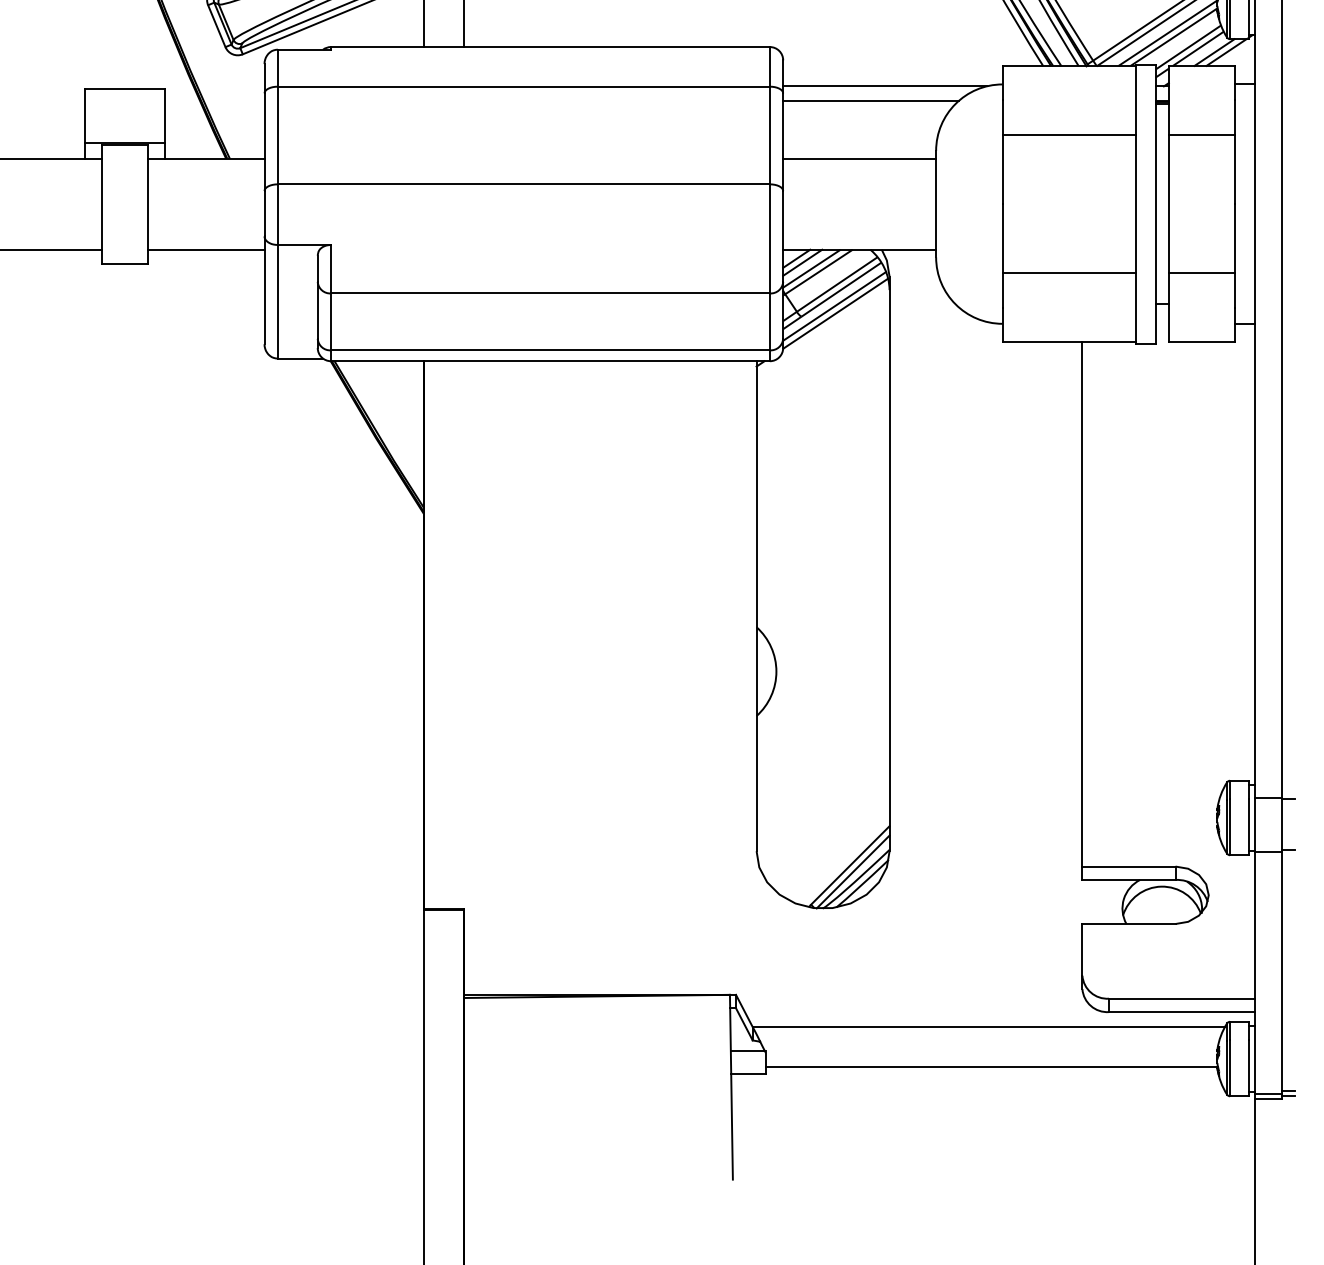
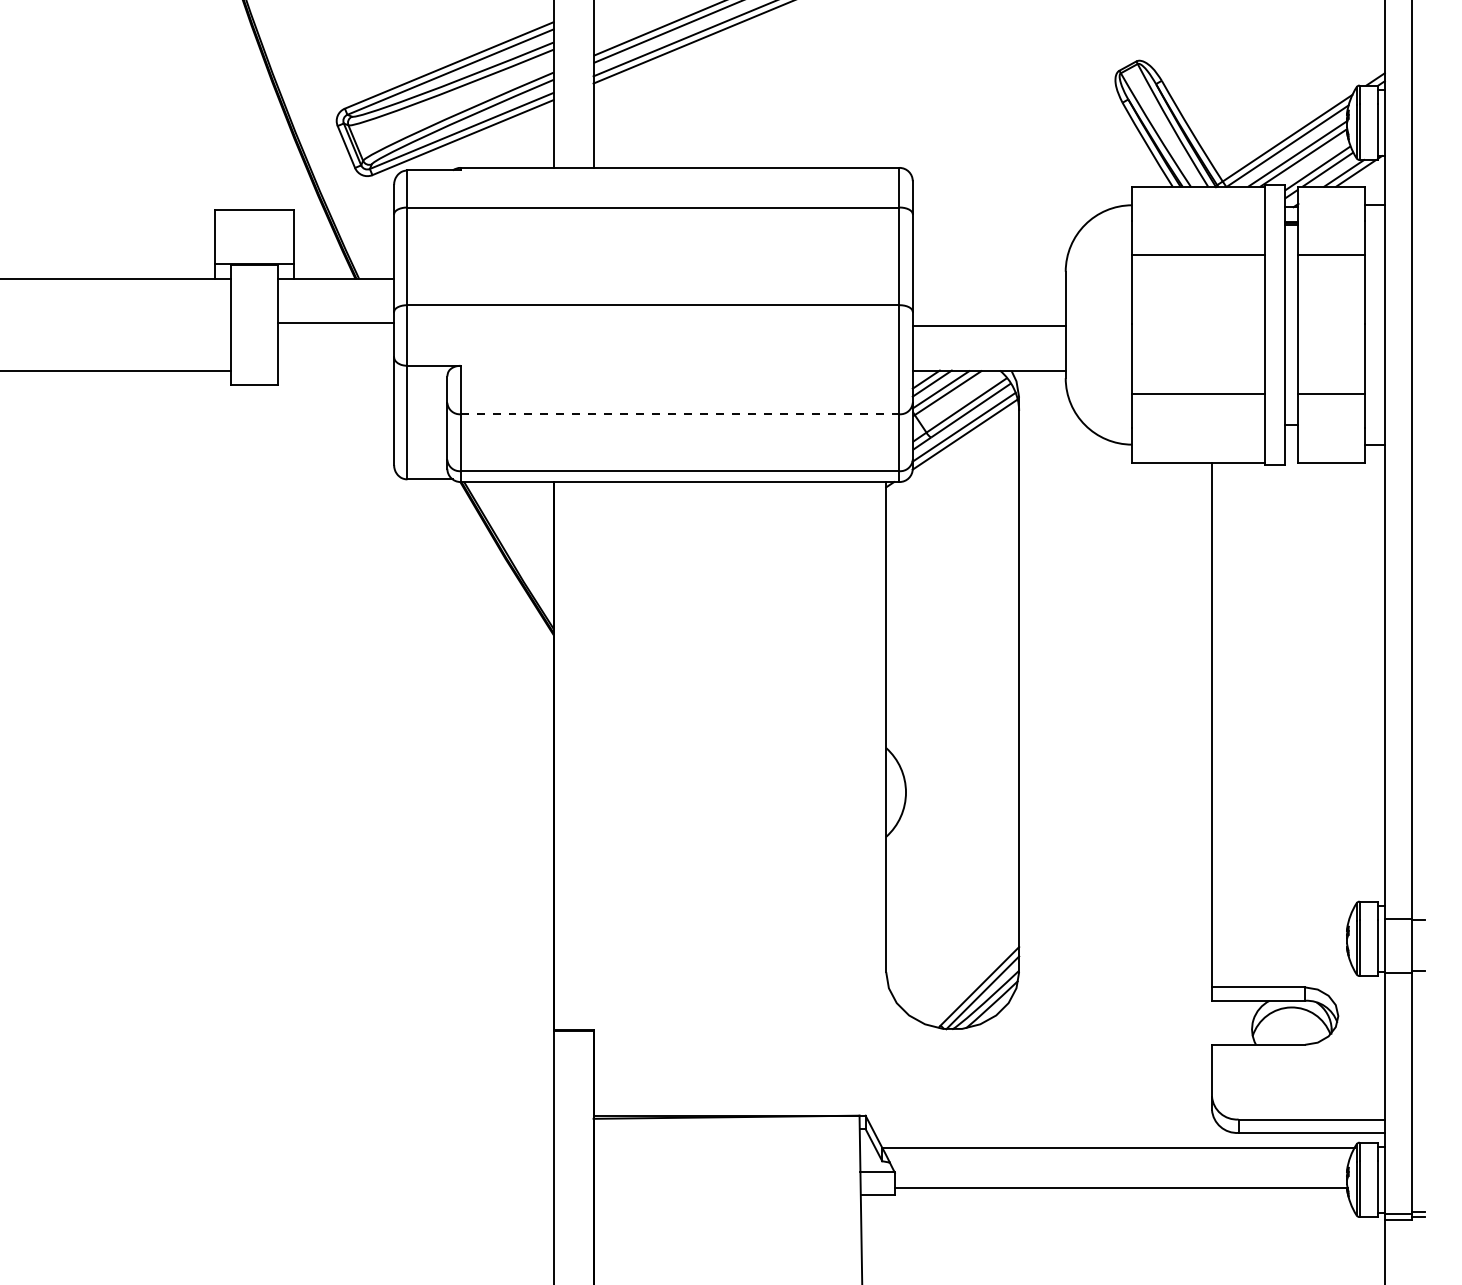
line: (884, 86) -> (1014, 207), removed
line: (870, 100) -> (1000, 221), removed
line: (858, 158) -> (988, 326), moved
line: (205, 249) -> (335, 322), moved
line: (550, 293) -> (680, 414), solid -> dashed

